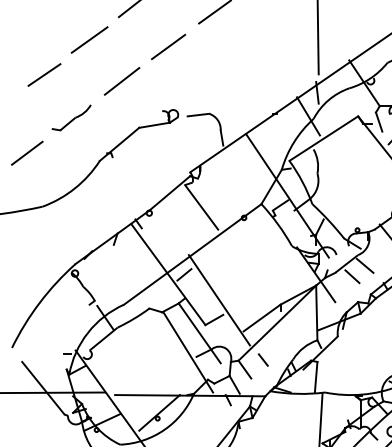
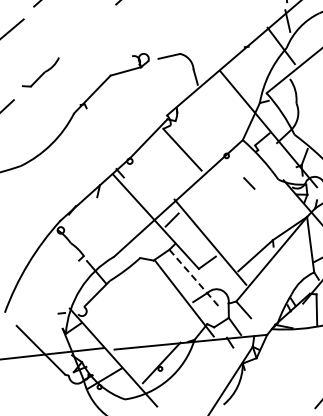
line: (121, 81) -> (87, 30), removed
line: (199, 333) -> (193, 278), solid -> dashed
line: (262, 359) -> (248, 183), moved

